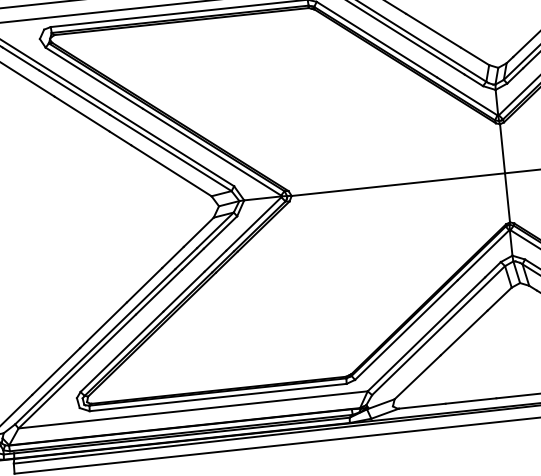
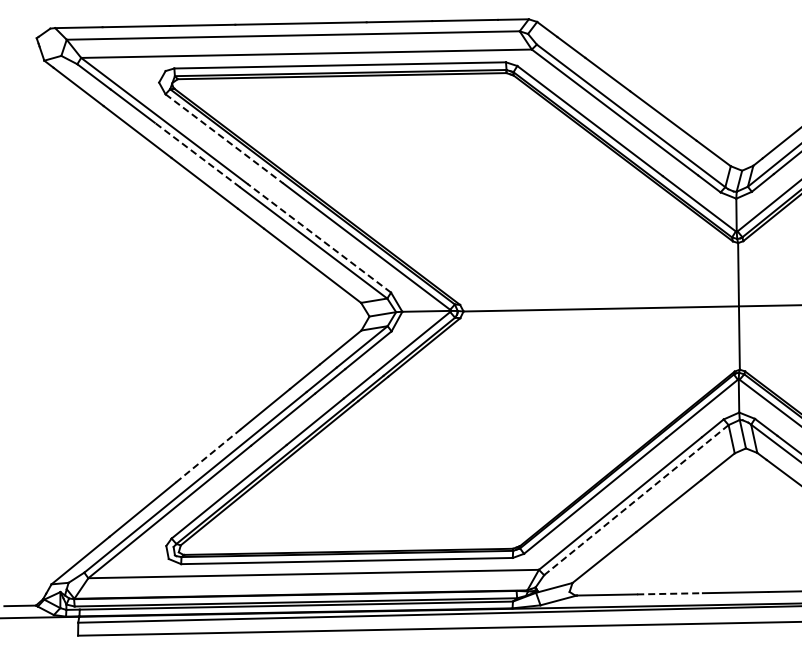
line: (94, 77) -> (224, 138), solid -> dashed
line: (74, 93) -> (197, 155), solid -> dashed
line: (174, 149) -> (319, 238), solid -> dashed
line: (103, 325) -> (208, 455), solid -> dashed
line: (438, 330) -> (636, 500), solid -> dashed
line: (471, 400) -> (670, 593), solid -> dashed

